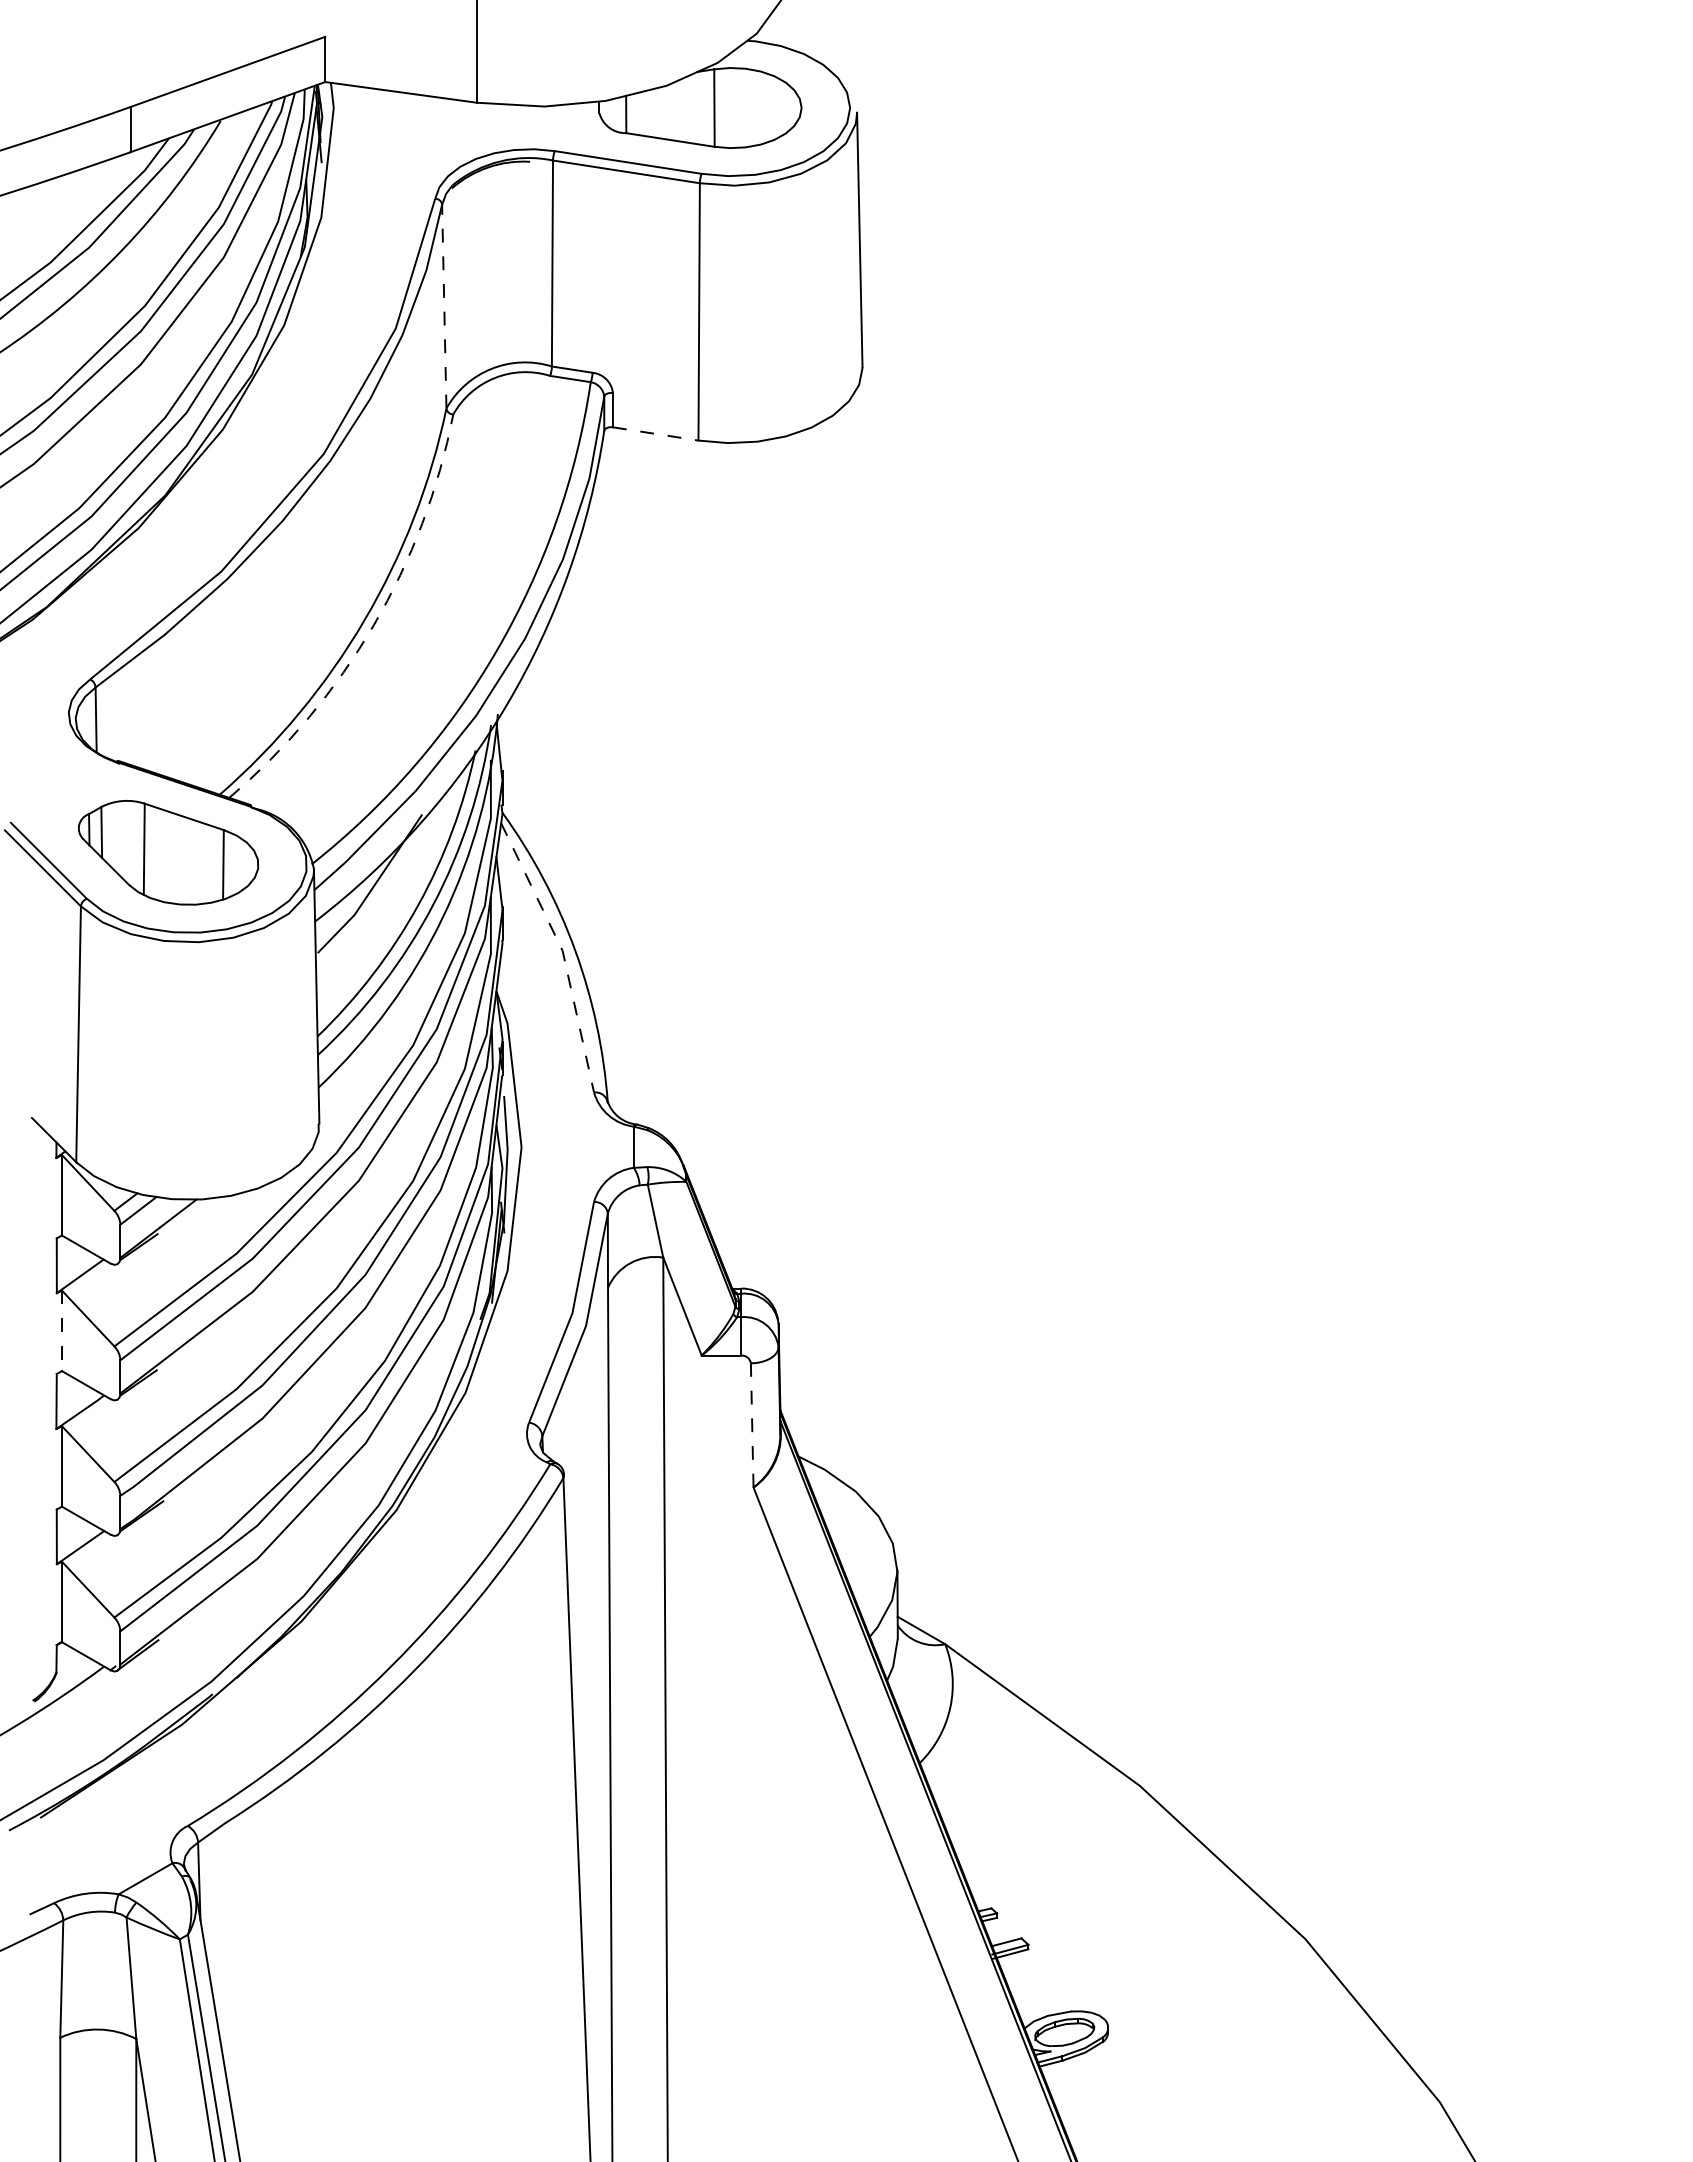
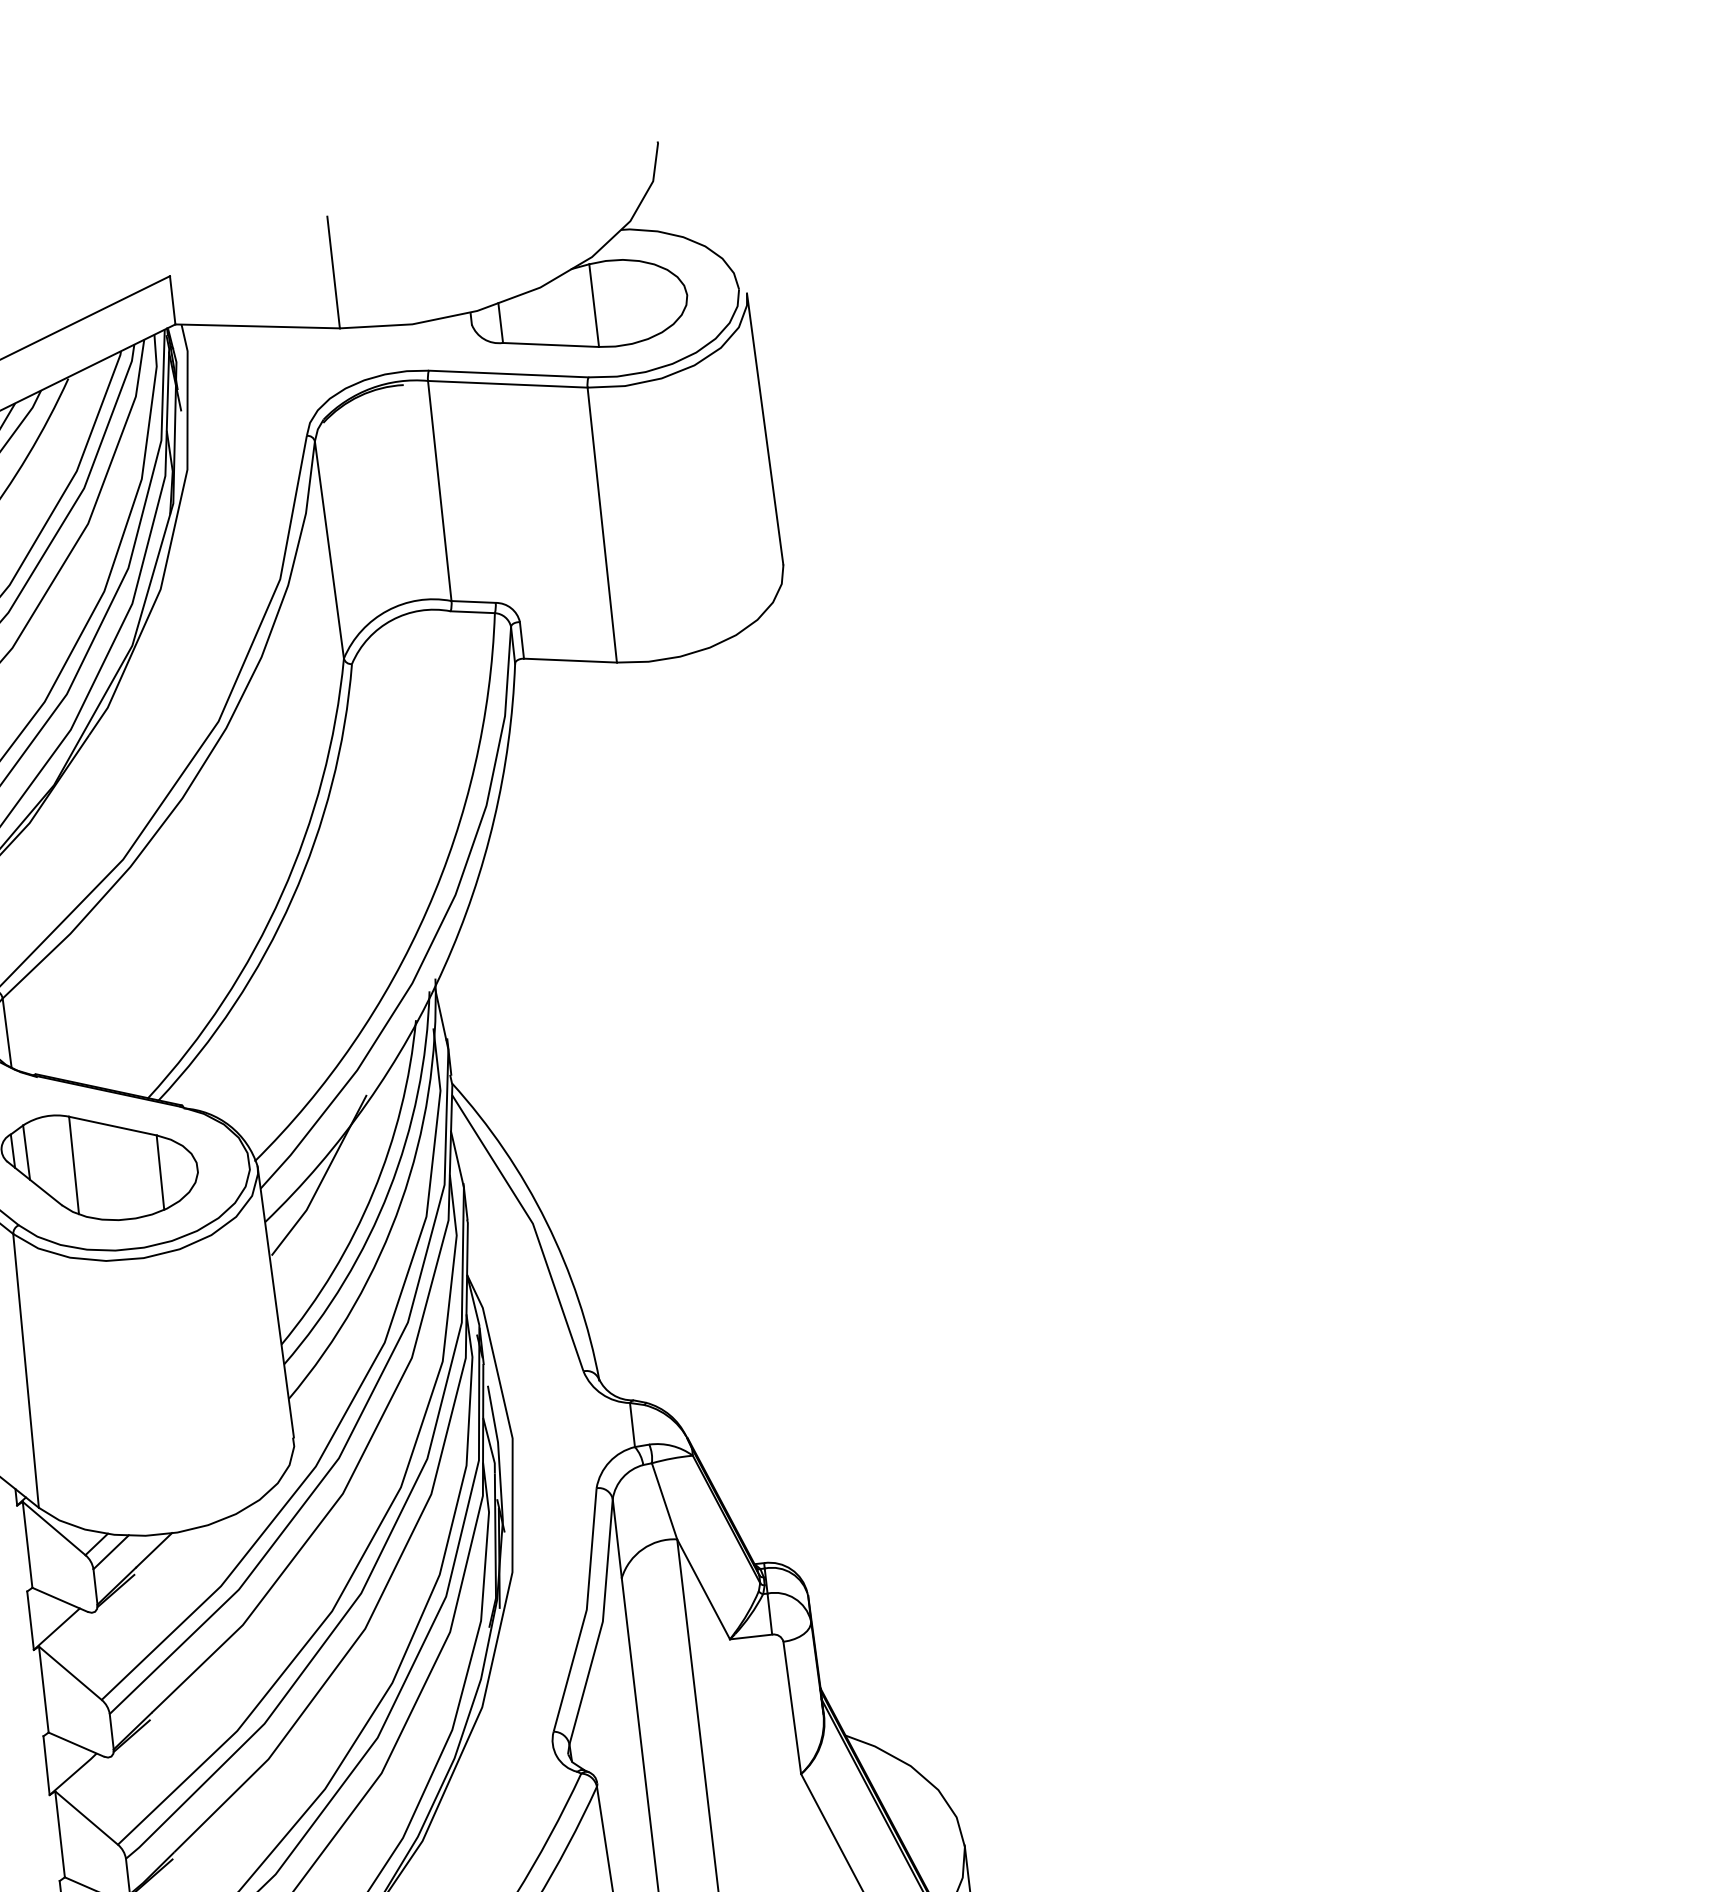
line: (444, 306) -> (329, 549), dashed -> solid
line: (656, 434) -> (571, 661), dashed -> solid
arc: (373, 625) -> (292, 899), dashed -> solid
line: (563, 952) -> (534, 1225), dashed -> solid
line: (61, 1331) -> (43, 1690), dashed -> solid
line: (752, 1424) -> (792, 1706), dashed -> solid

